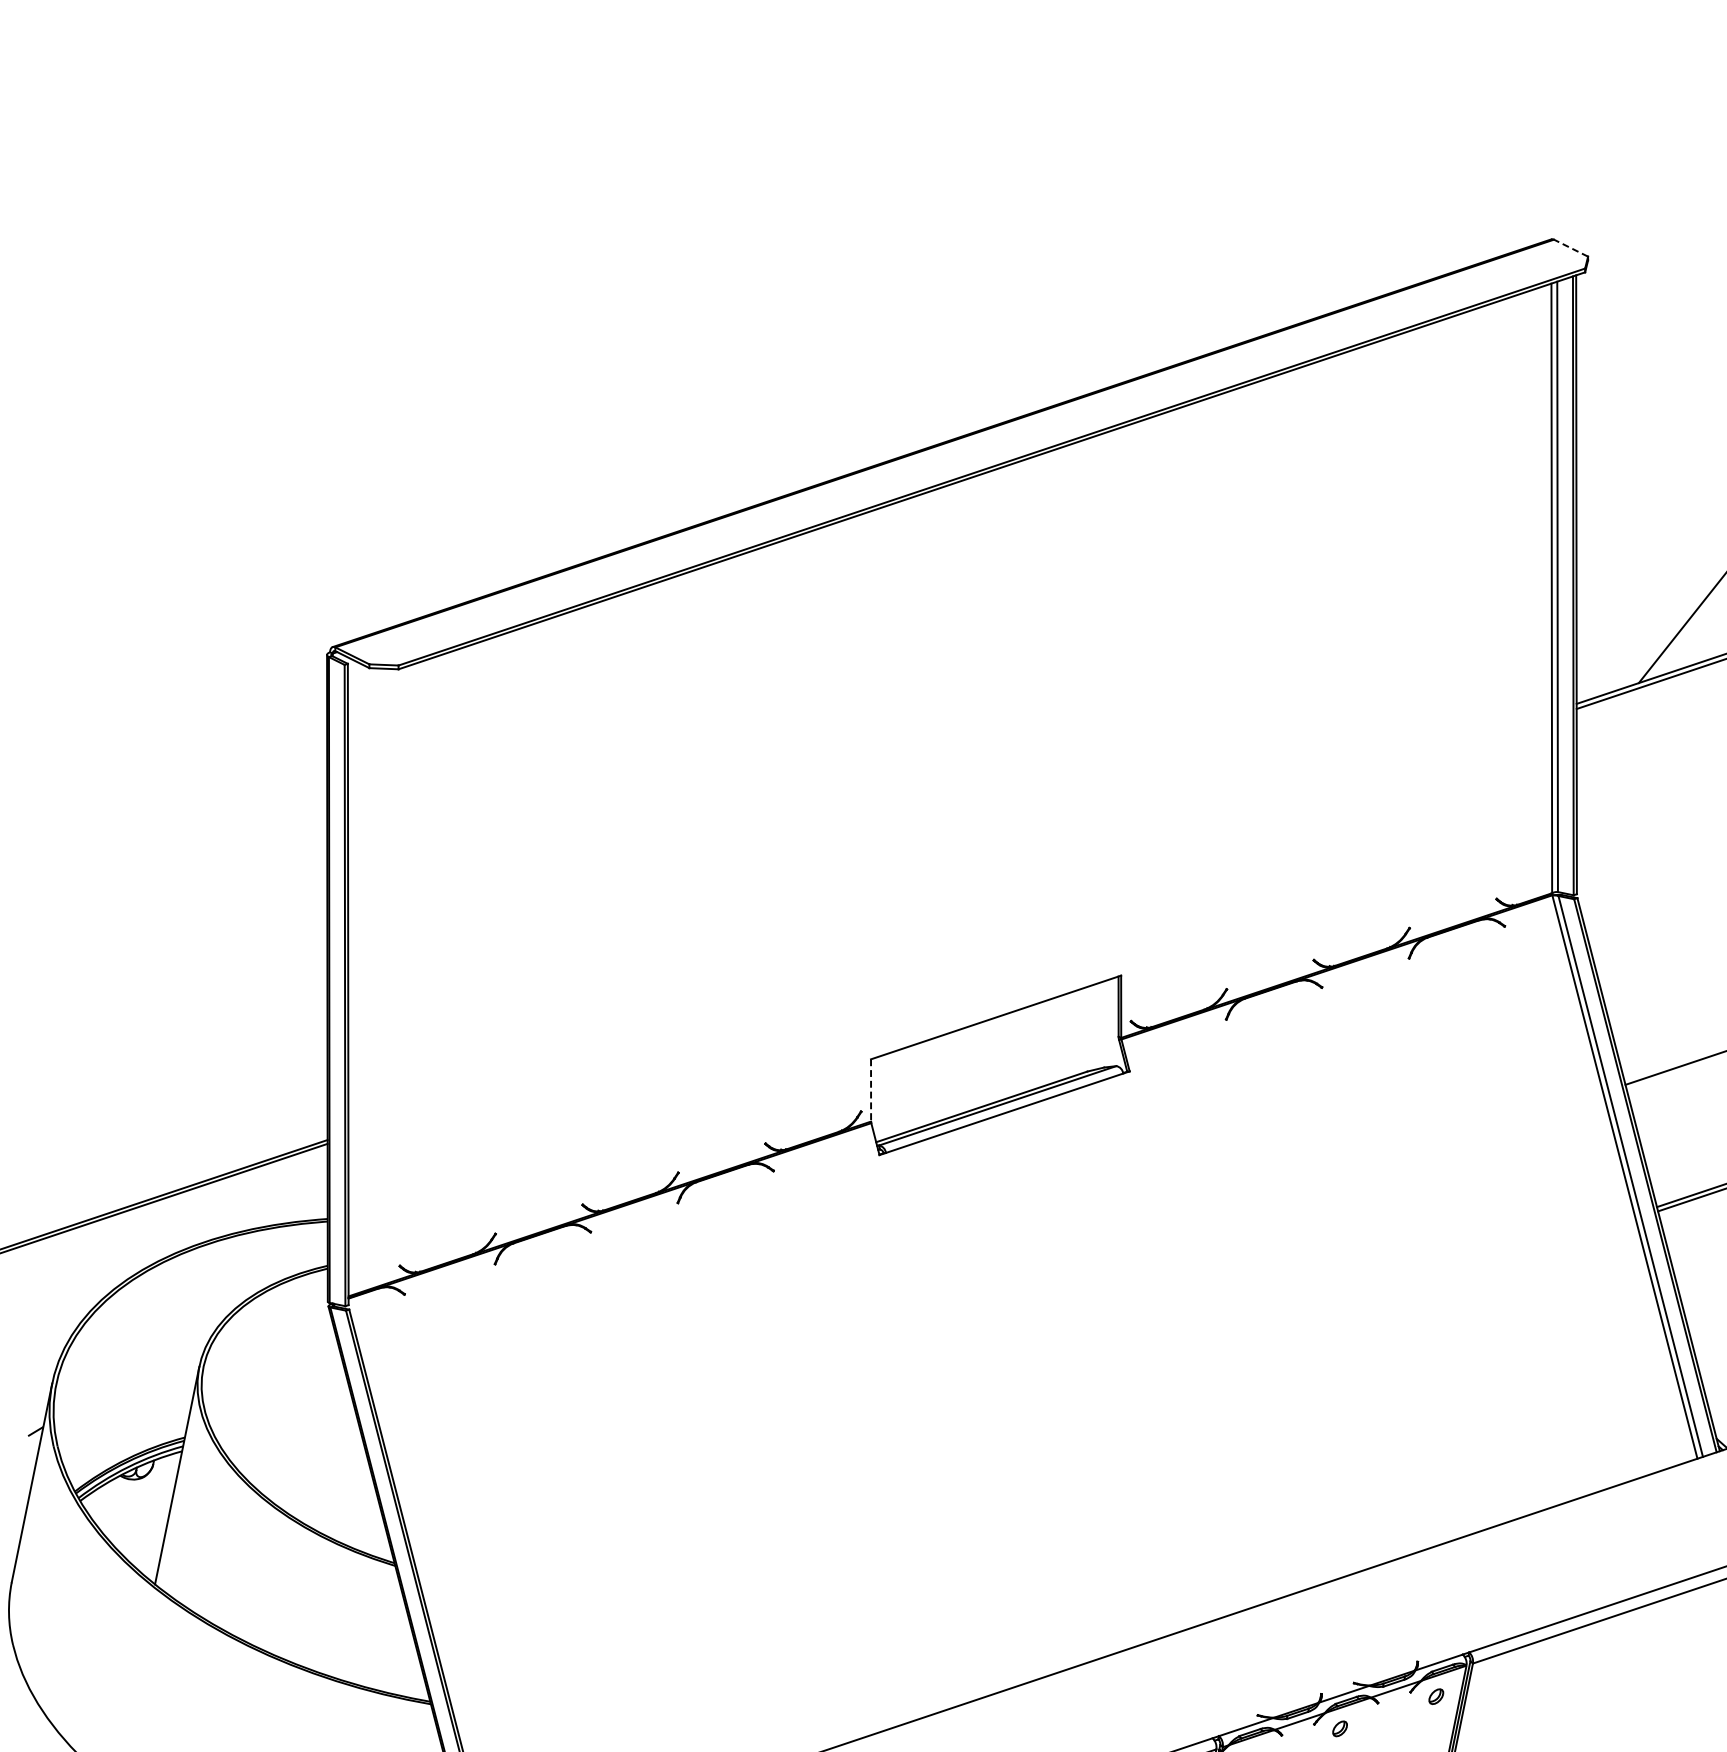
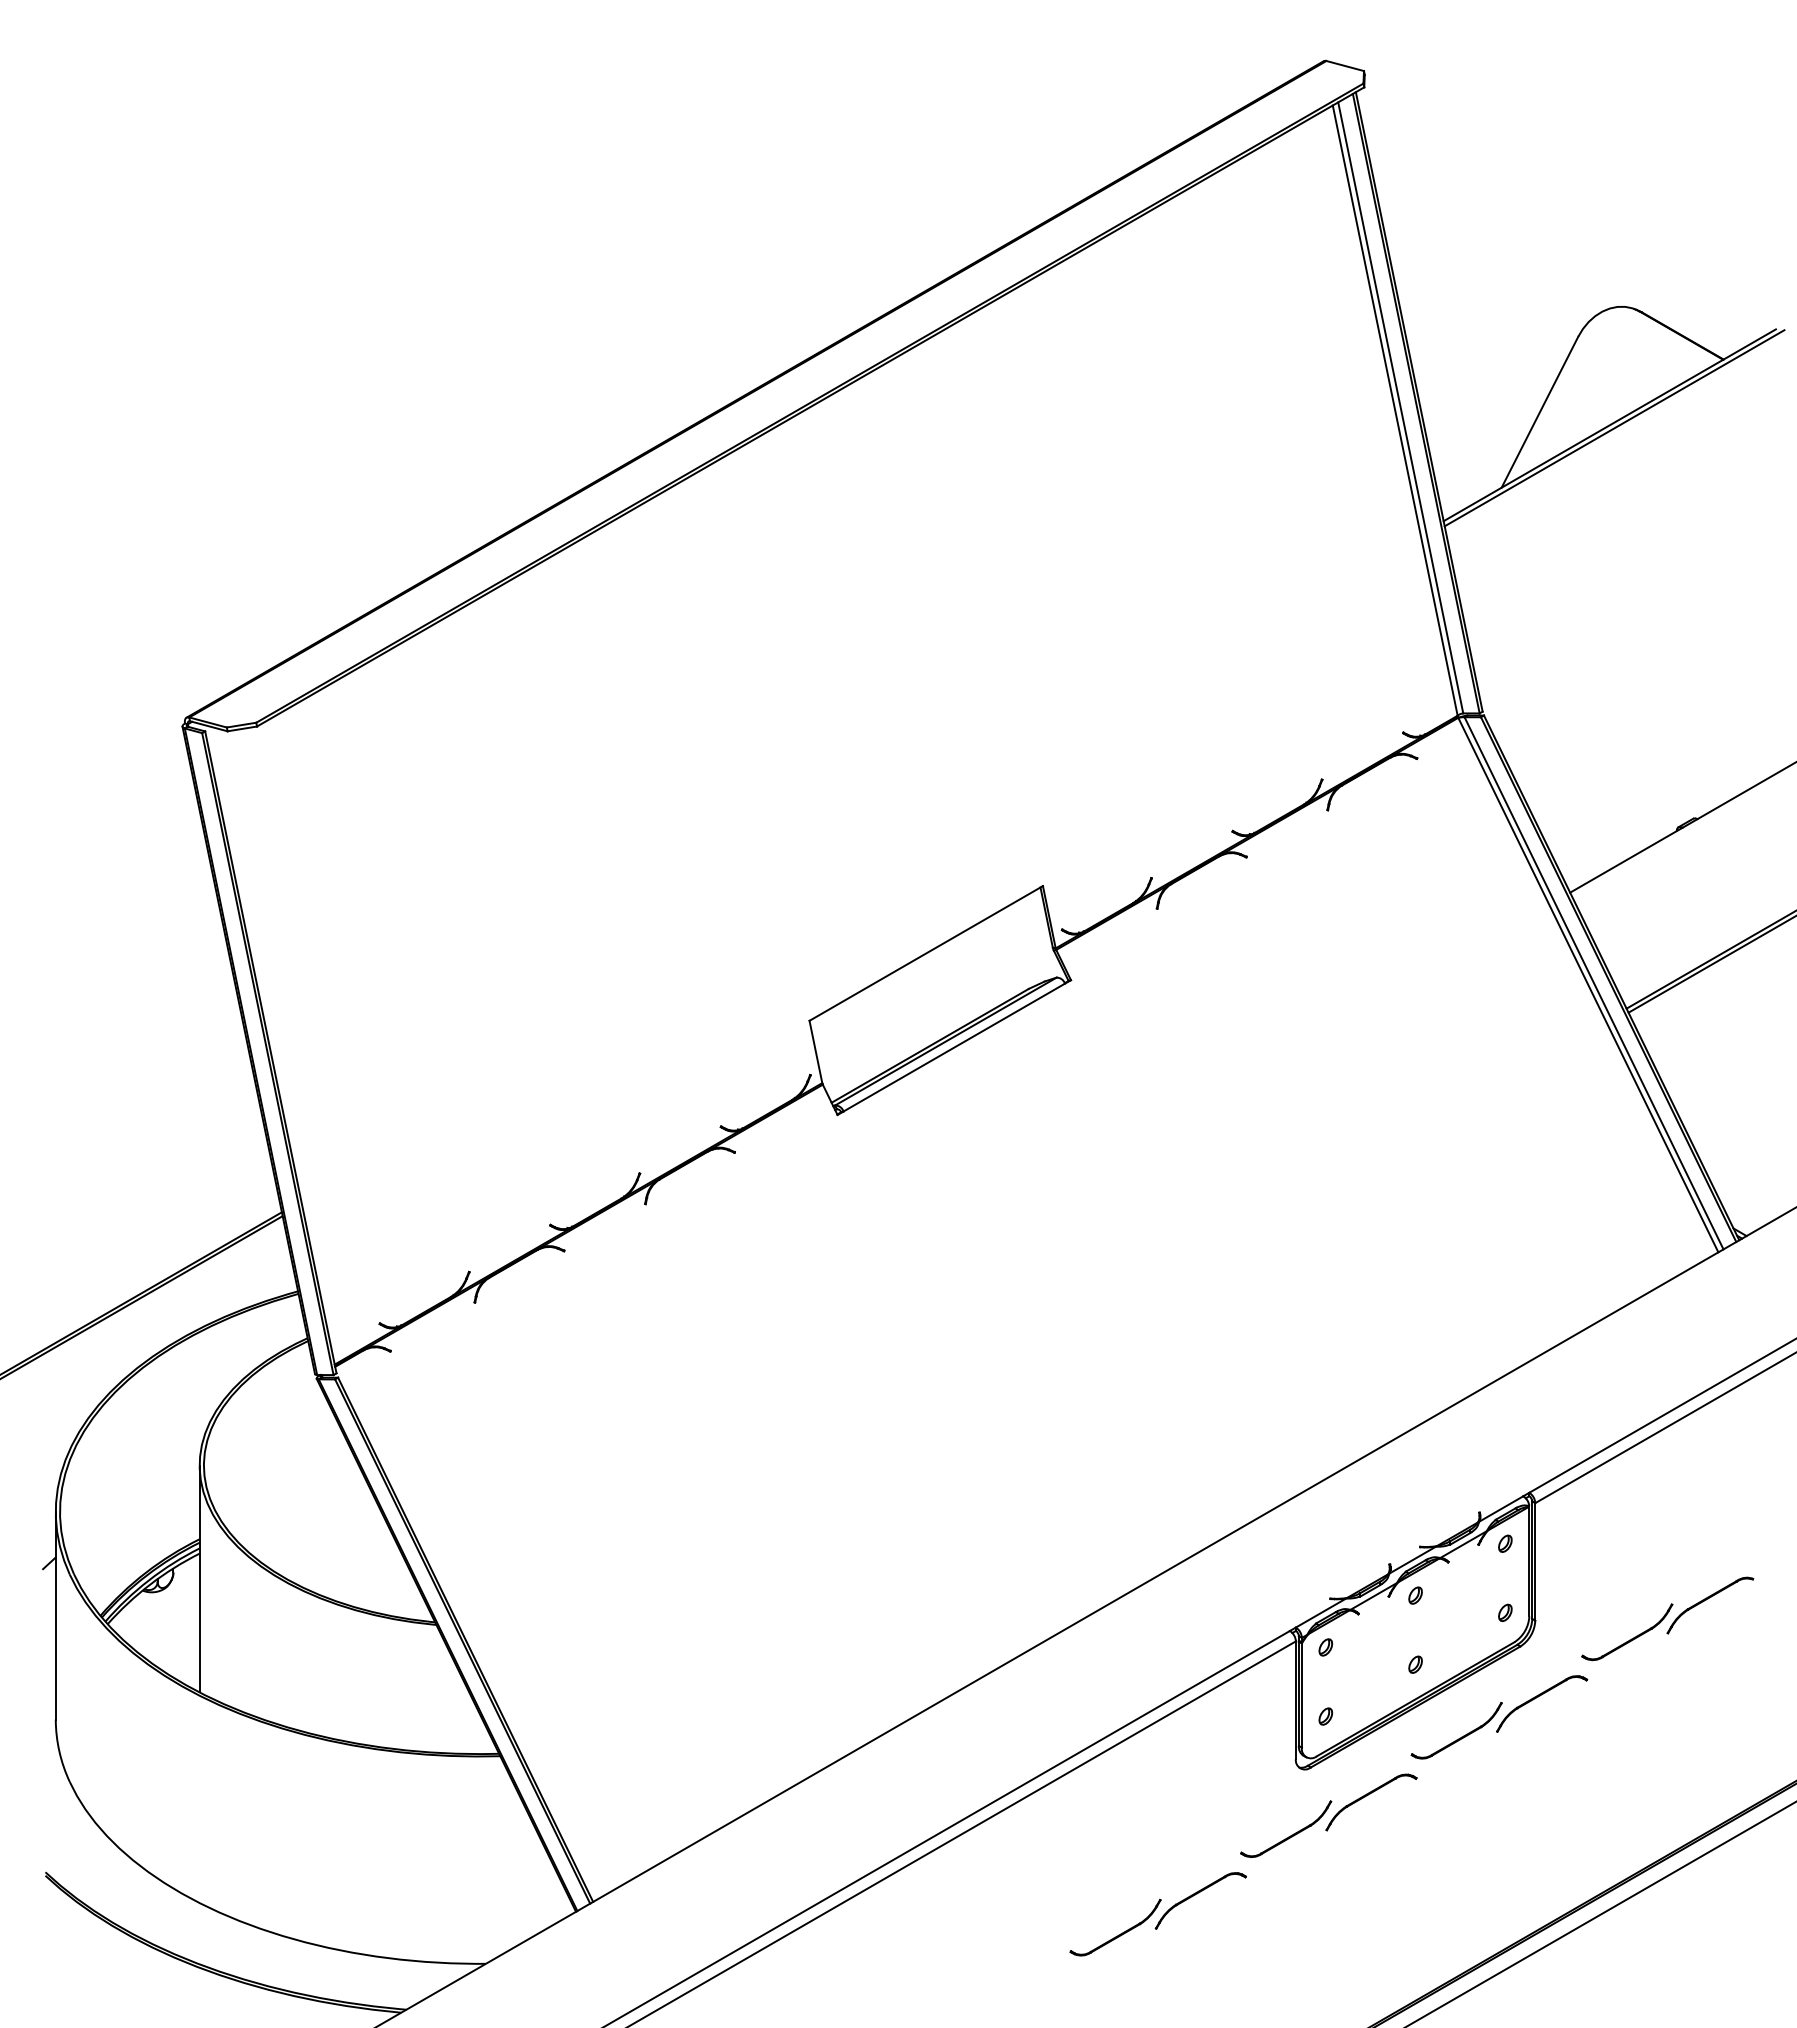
line: (1570, 247) -> (1344, 65), dashed -> solid
line: (870, 1089) -> (815, 1051), dashed -> solid

